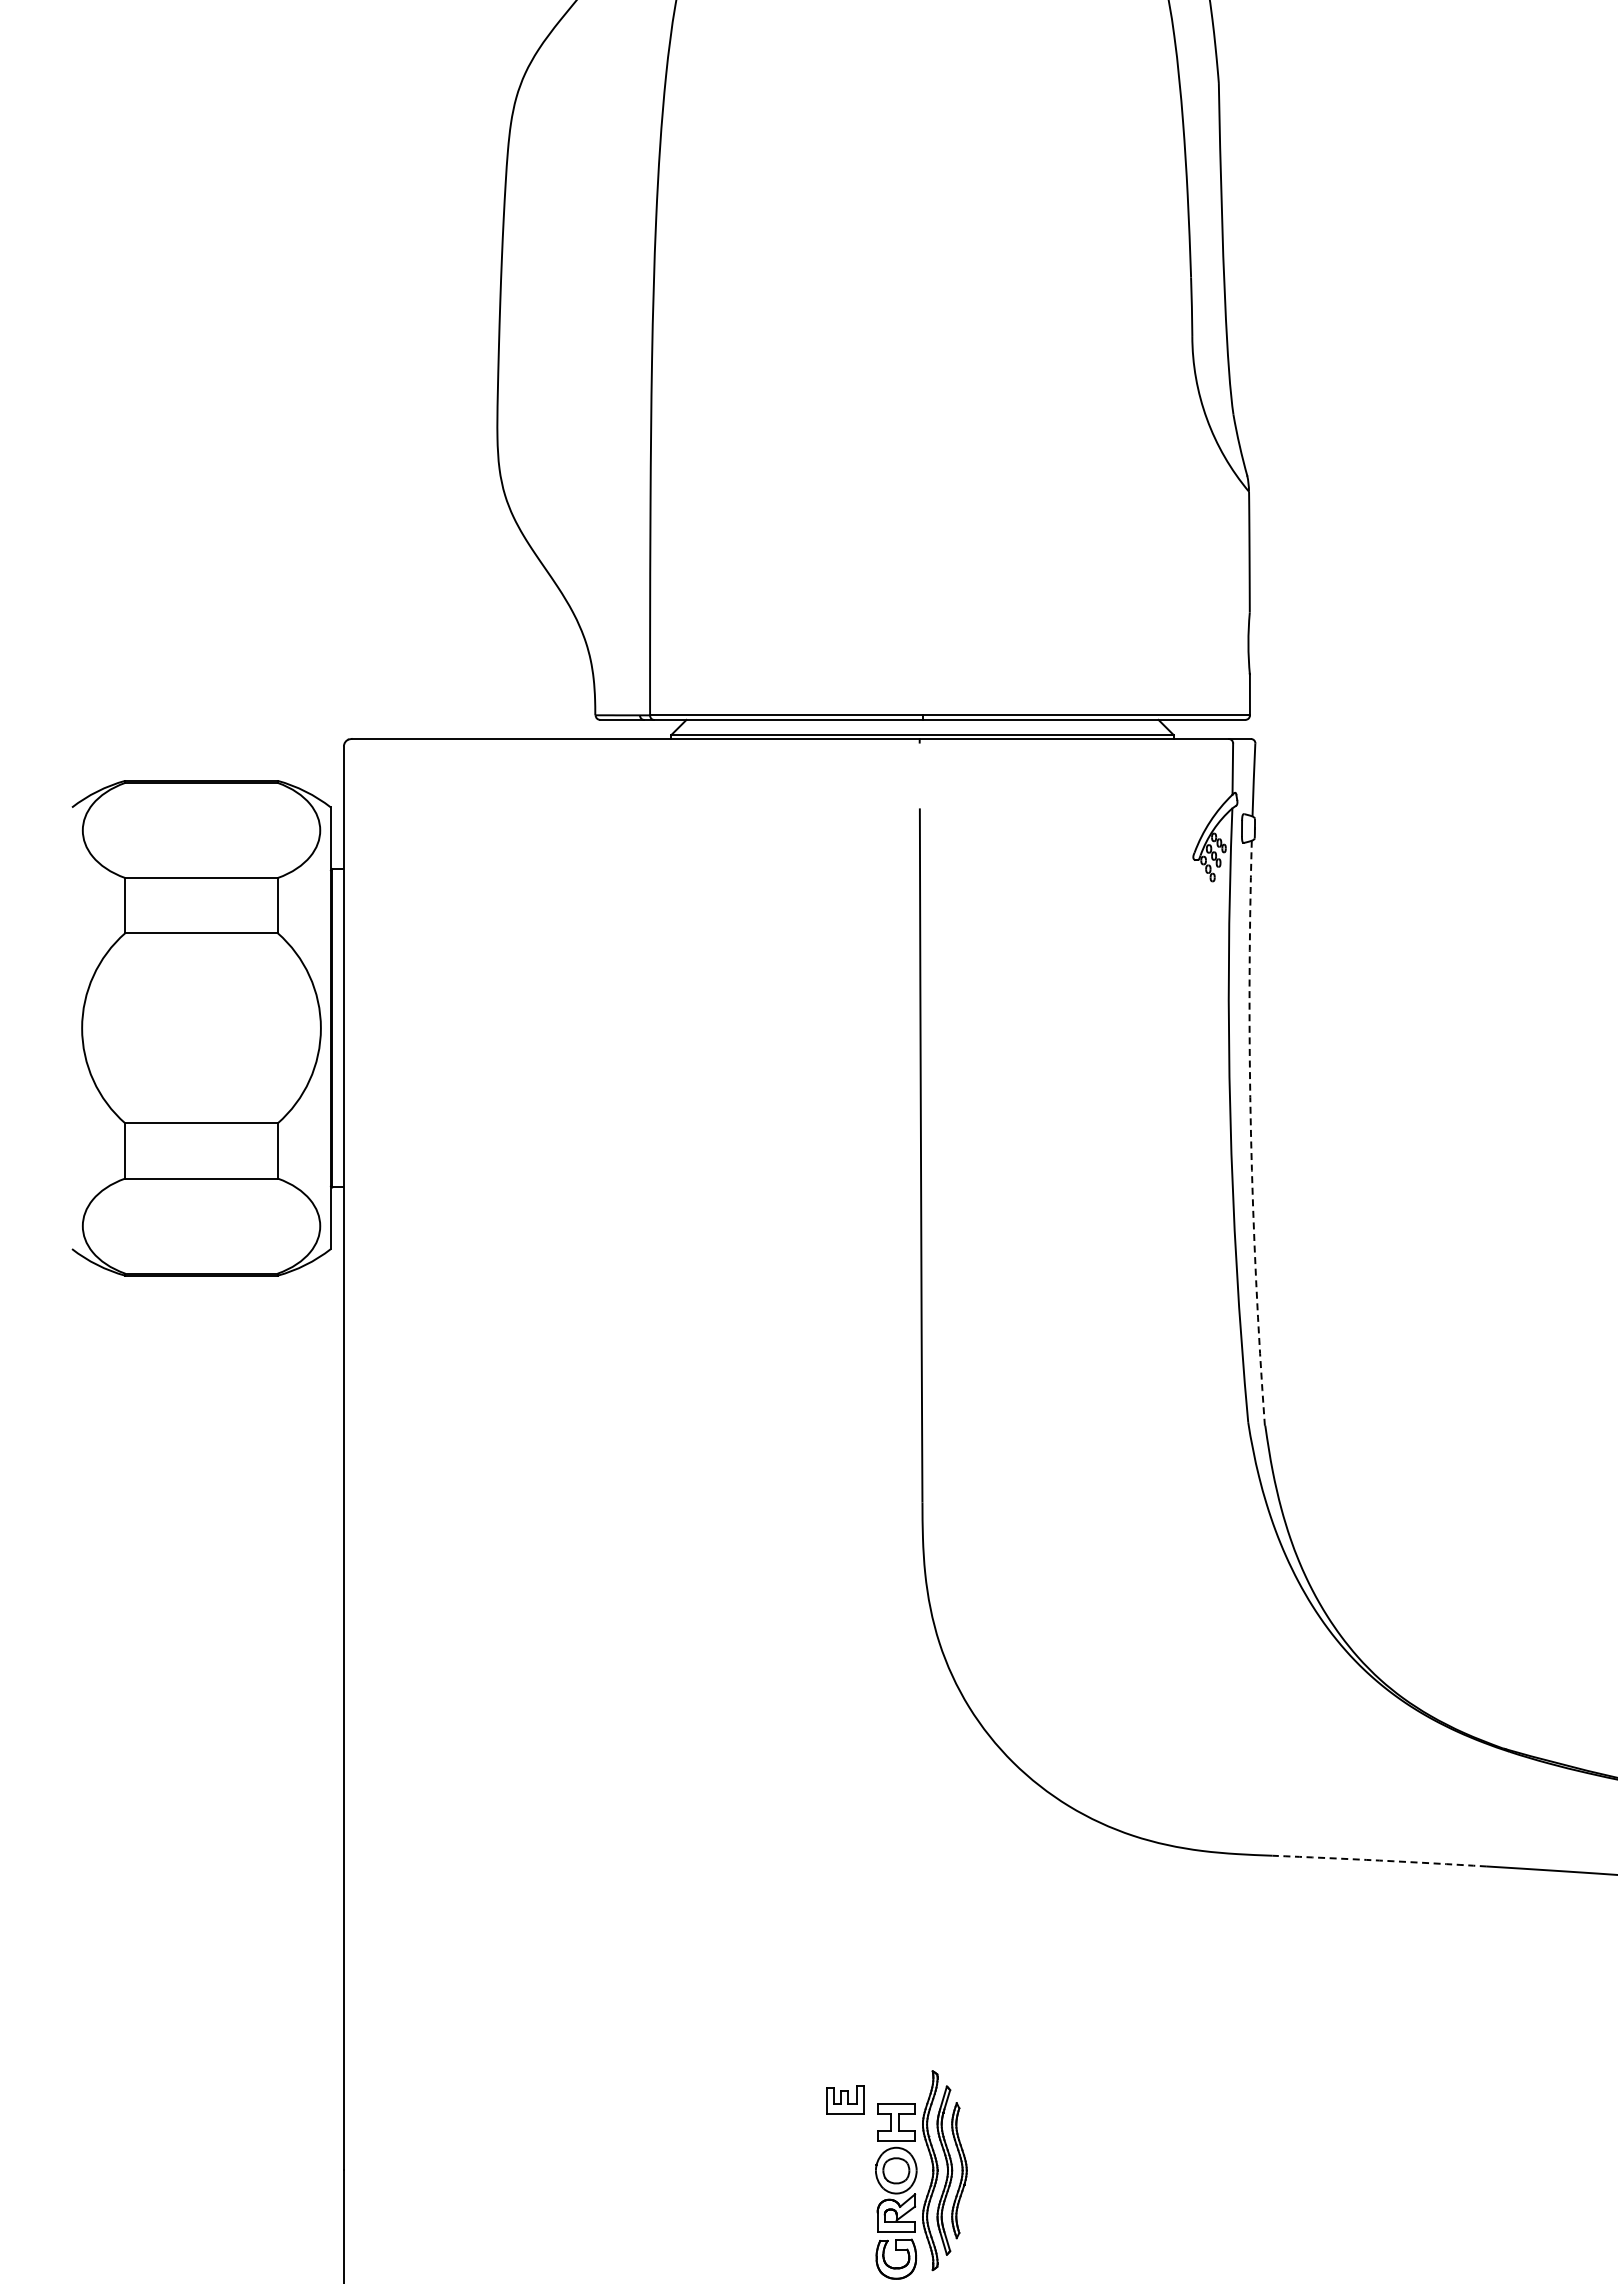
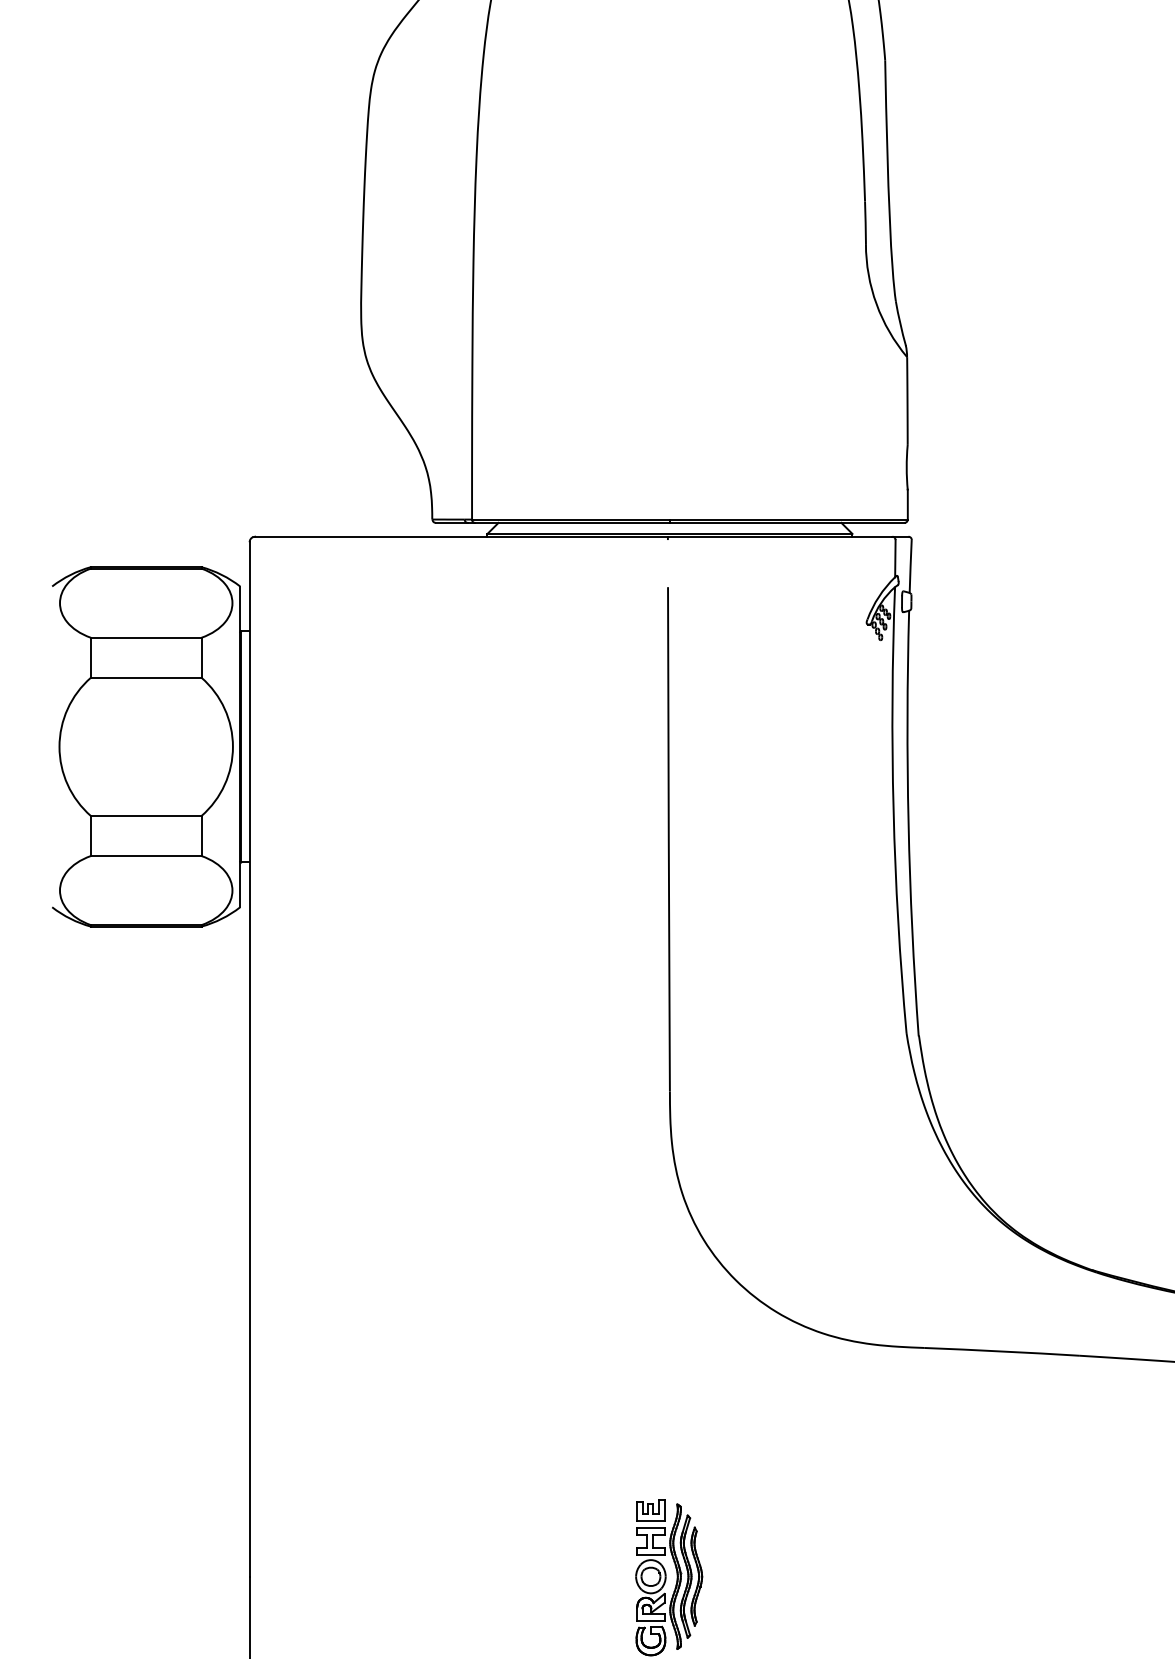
arc: (1250, 1133) -> (908, 823), dashed -> solid
arc: (1379, 1860) -> (1001, 1351), dashed -> solid
part: (845, 2099) -> (651, 1510), moved

